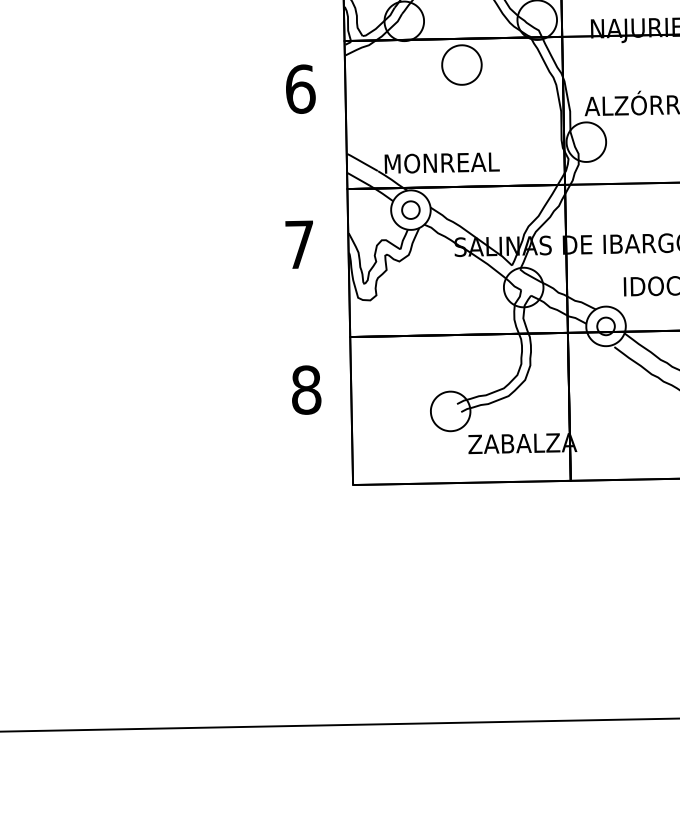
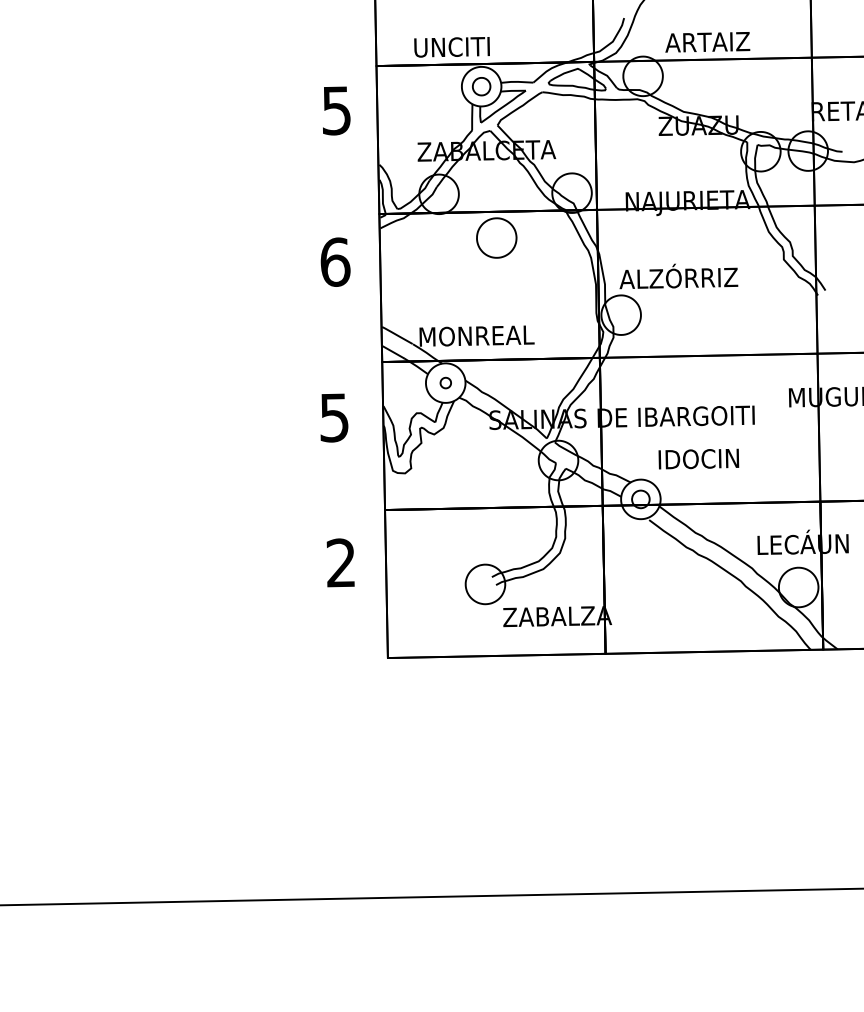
part: (410, 209) -> (445, 382), size x0.6
text: (299, 244) -> (334, 417), 7 -> 5
text: (306, 389) -> (341, 562), 8 -> 2

